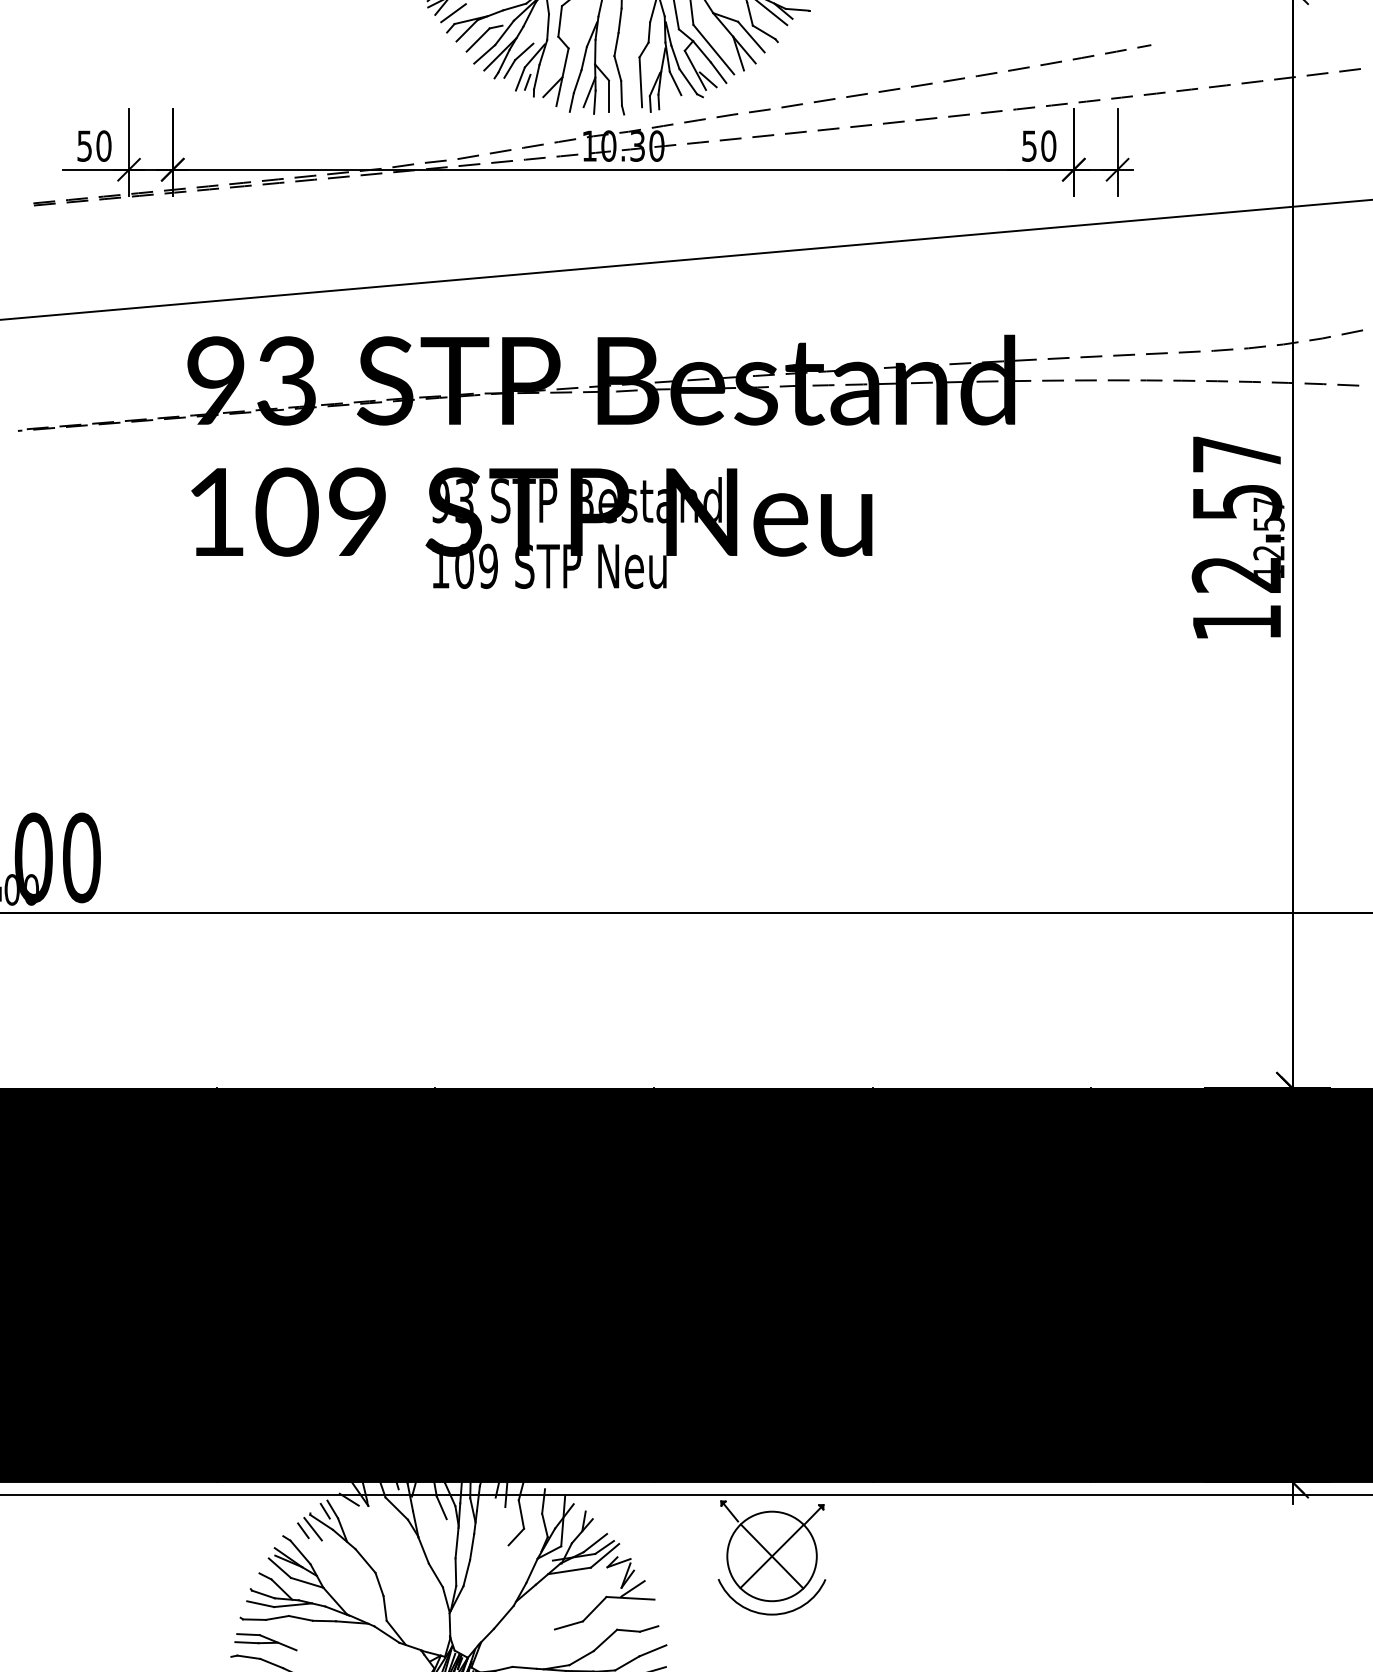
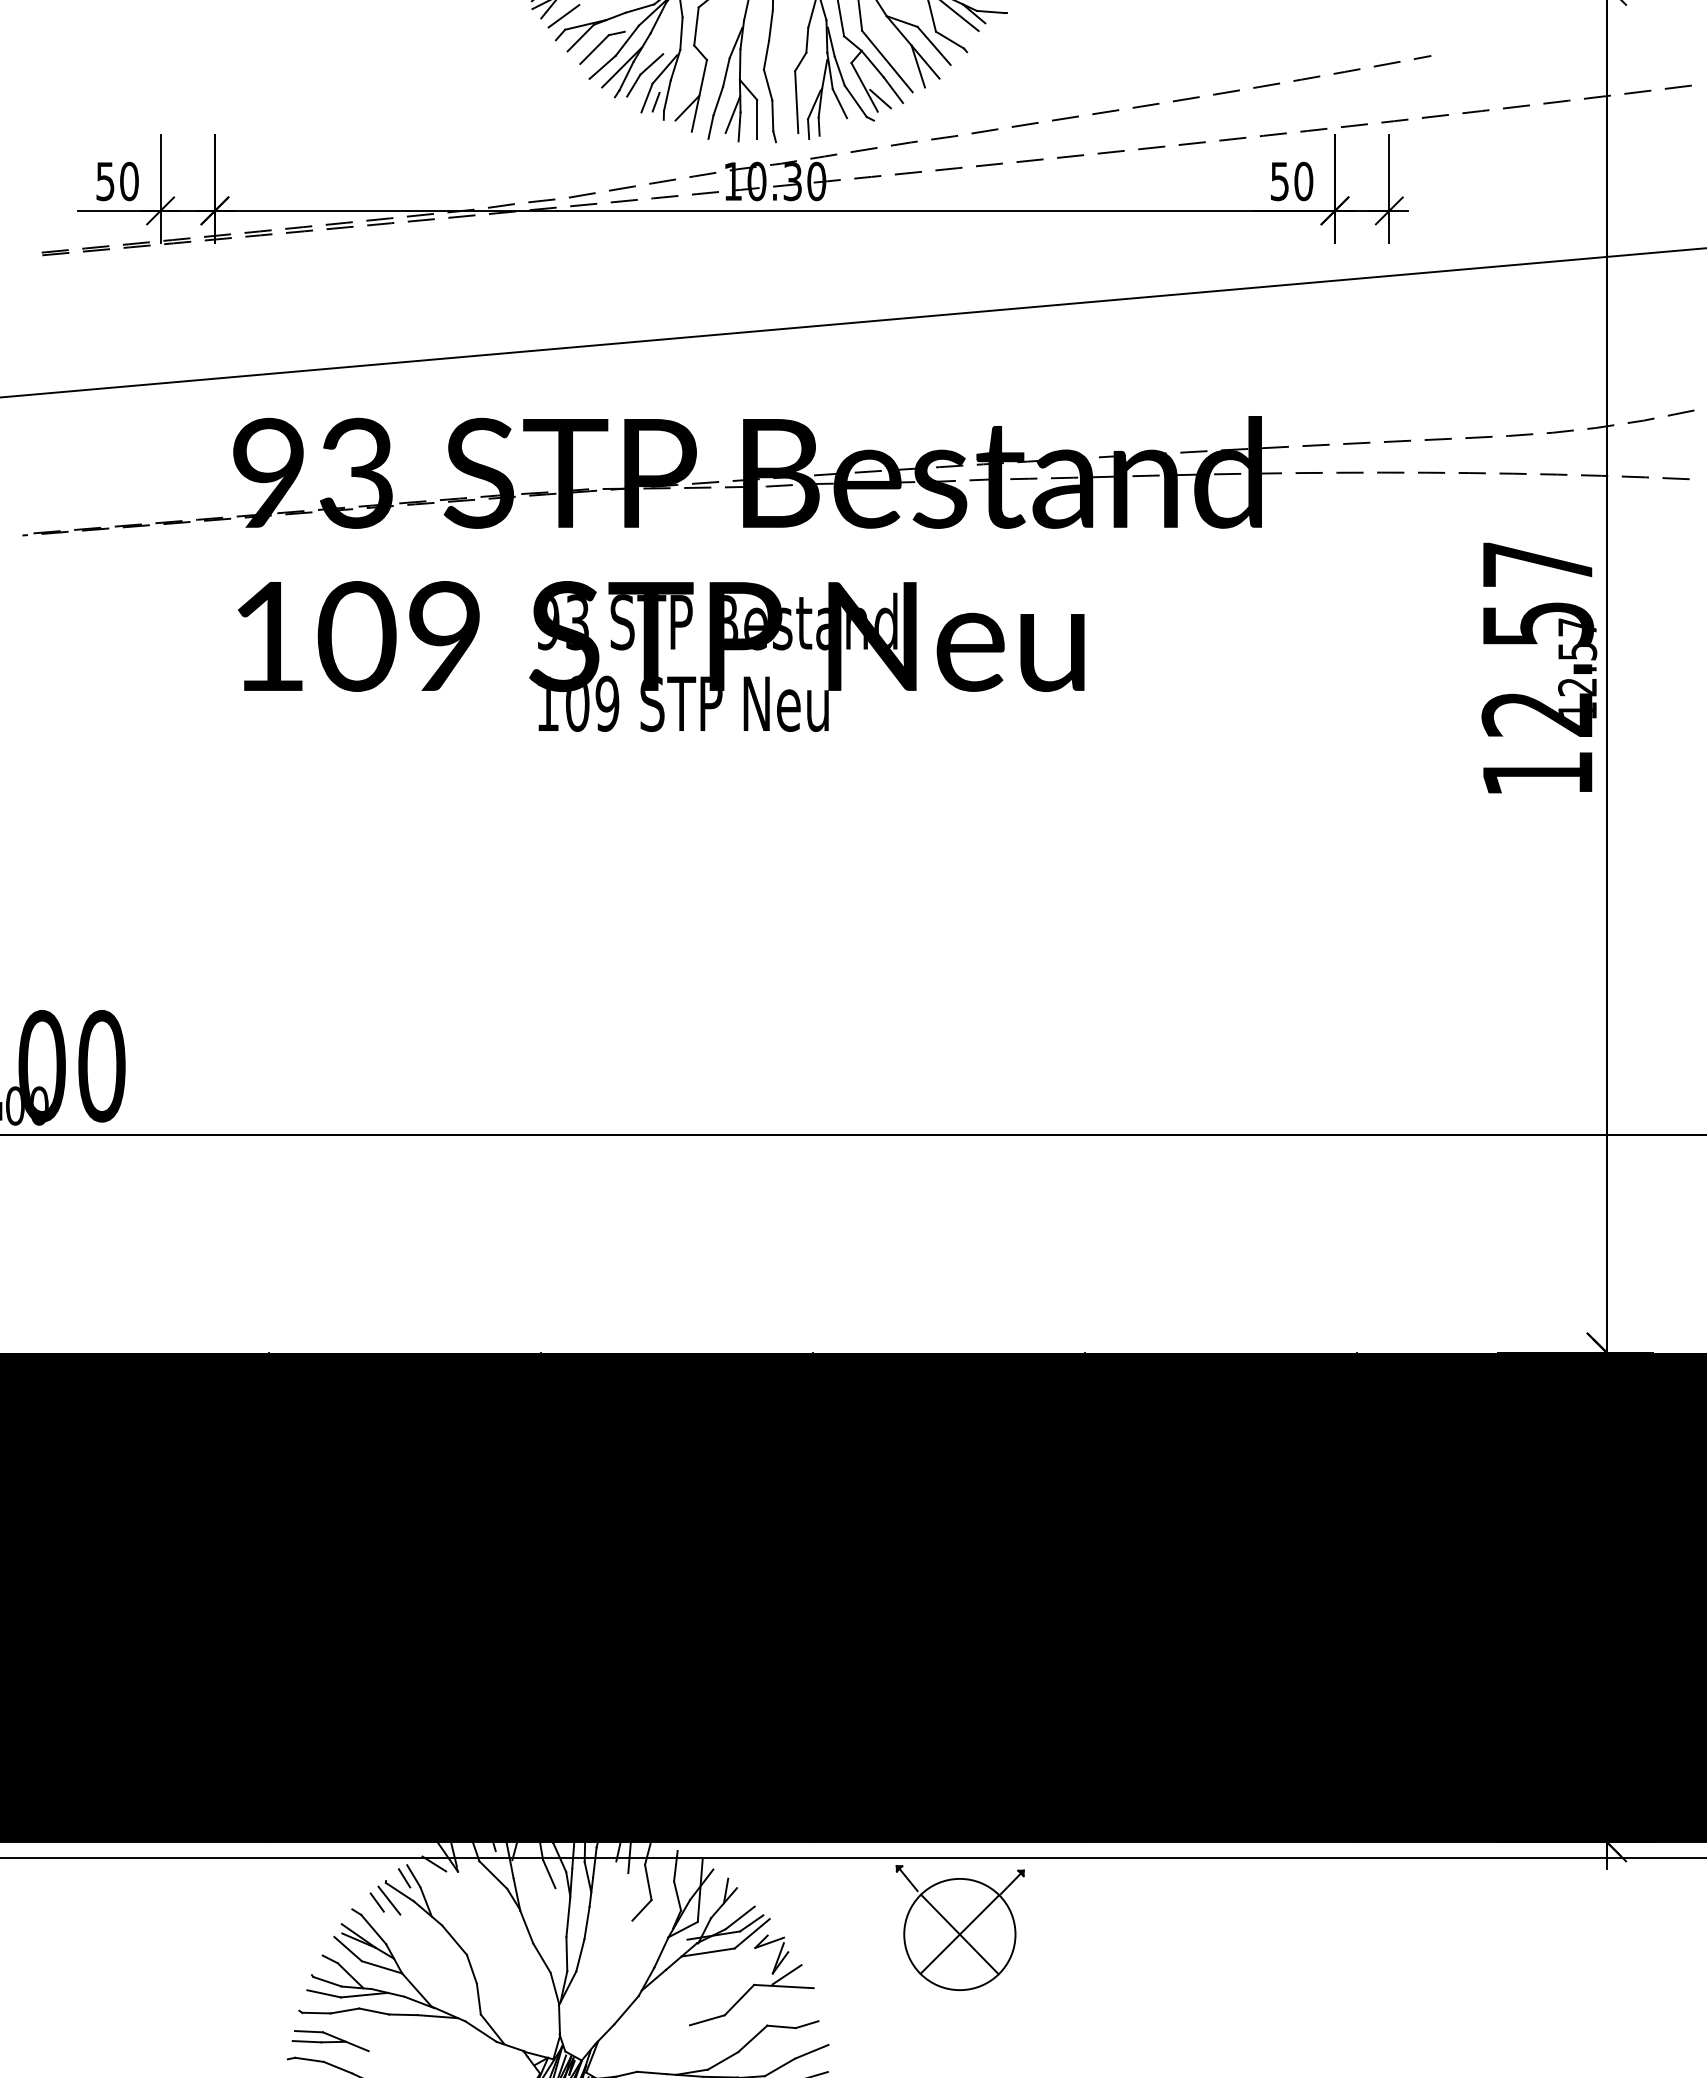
arc: (771, 1613) -> (959, 2005), removed

